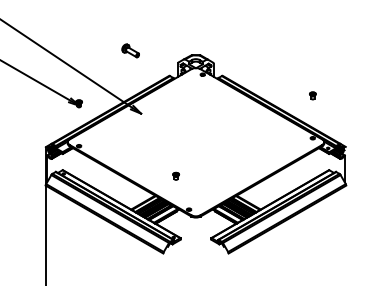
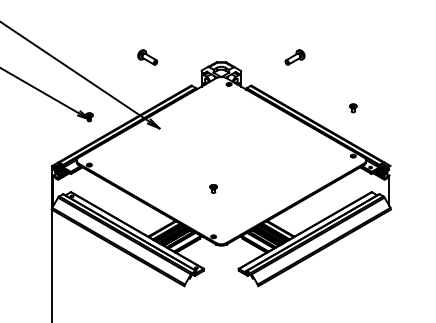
part: (261, 50) -> (295, 57), added
part: (175, 175) -> (212, 188), moved

